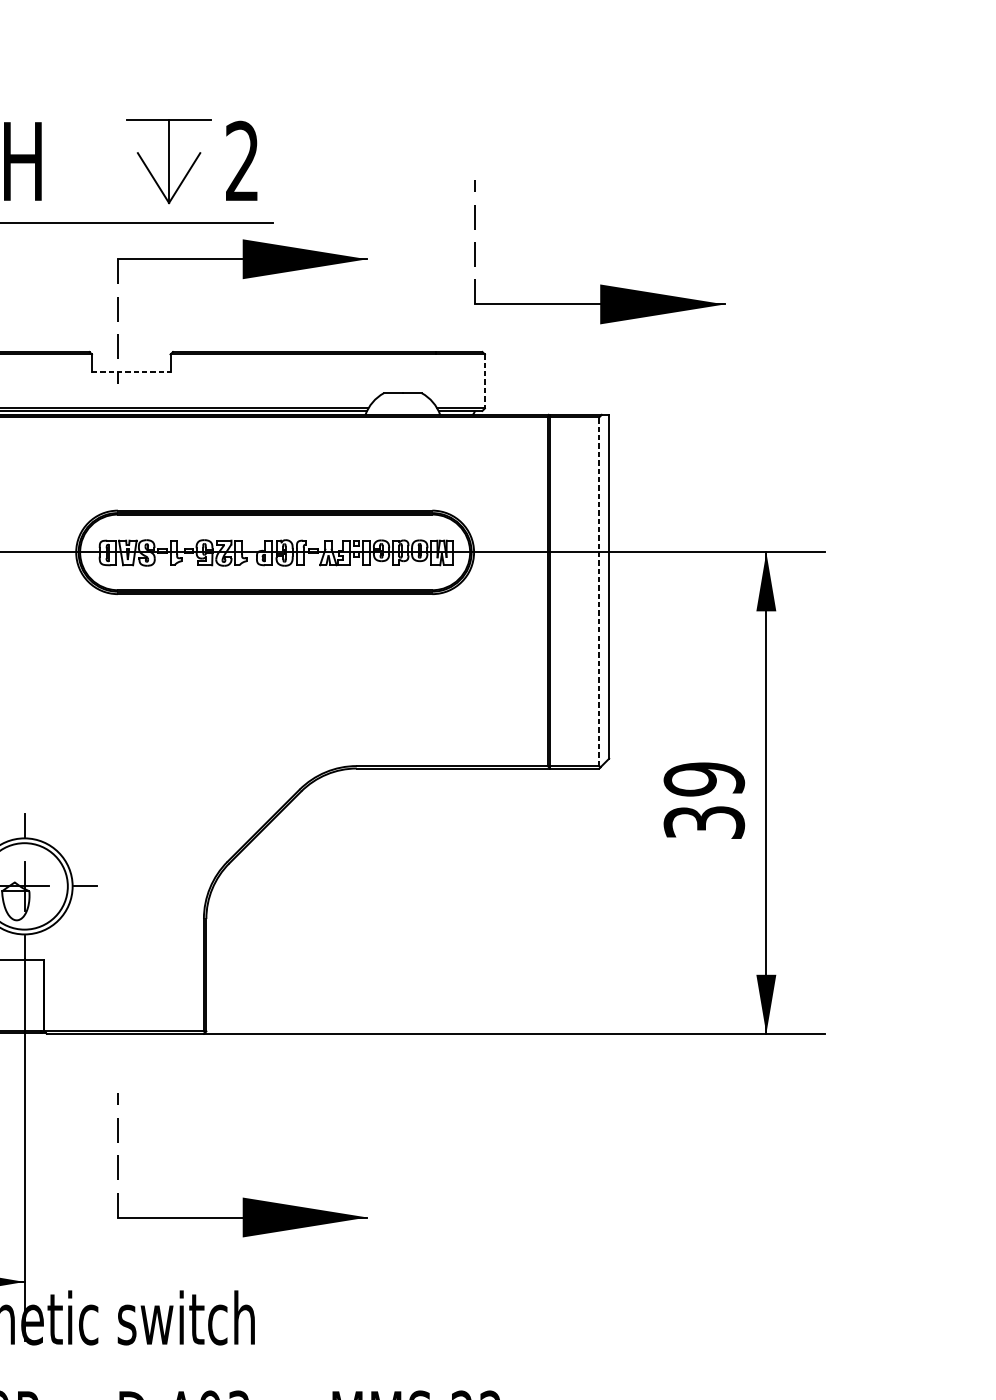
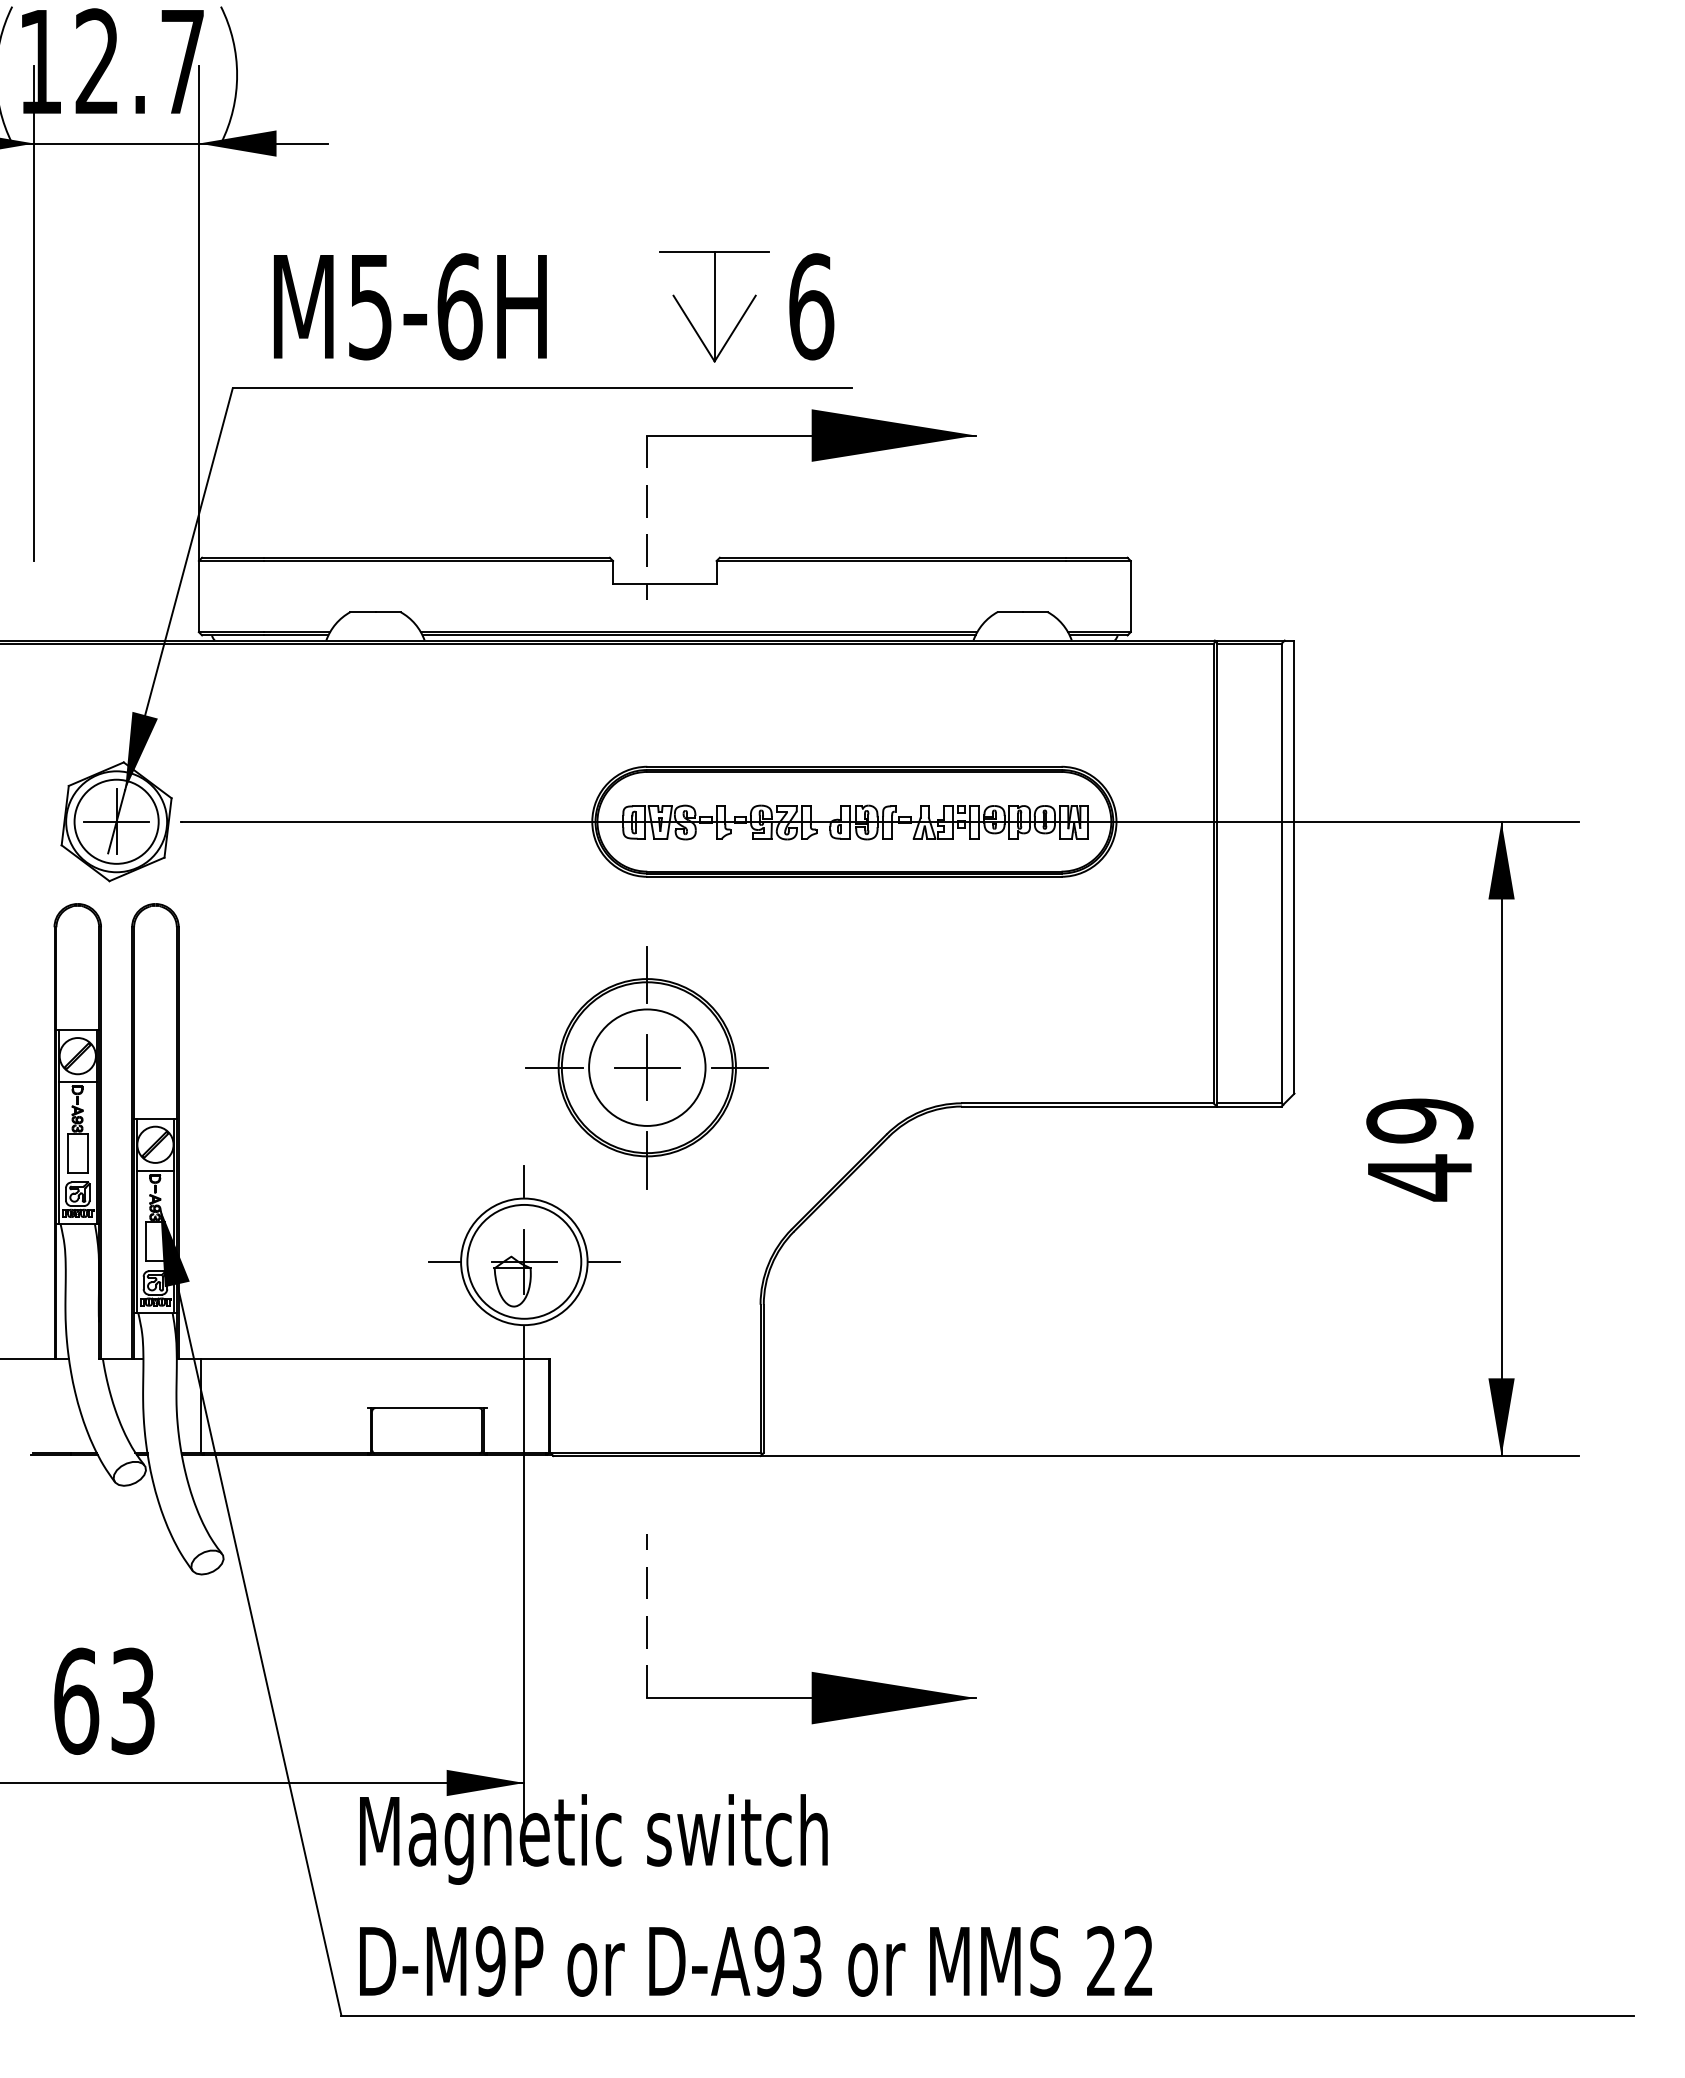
text: (242, 161) -> (811, 306), 2 -> 6
part: (600, 285) -> (1282, 469), removed
line: (131, 371) -> (664, 583), dashed -> solid
line: (484, 381) -> (1130, 596), dashed -> solid
line: (599, 591) -> (1281, 873), dashed -> solid
part: (117, 738) -> (646, 1067), added
text: (704, 822) -> (1419, 1177), 39 -> 49

